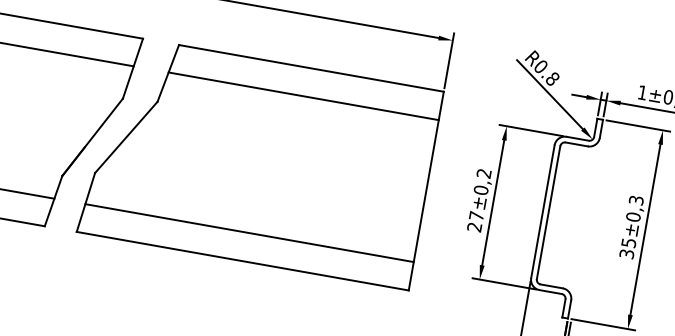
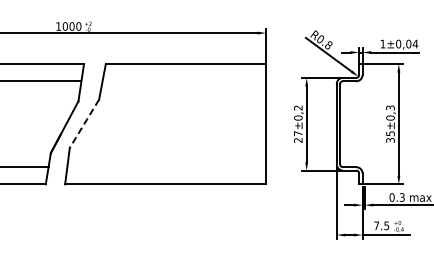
line: (303, 96) -> (184, 81), removed
line: (126, 138) -> (84, 124), solid -> dashed
line: (249, 233) -> (166, 167), removed

